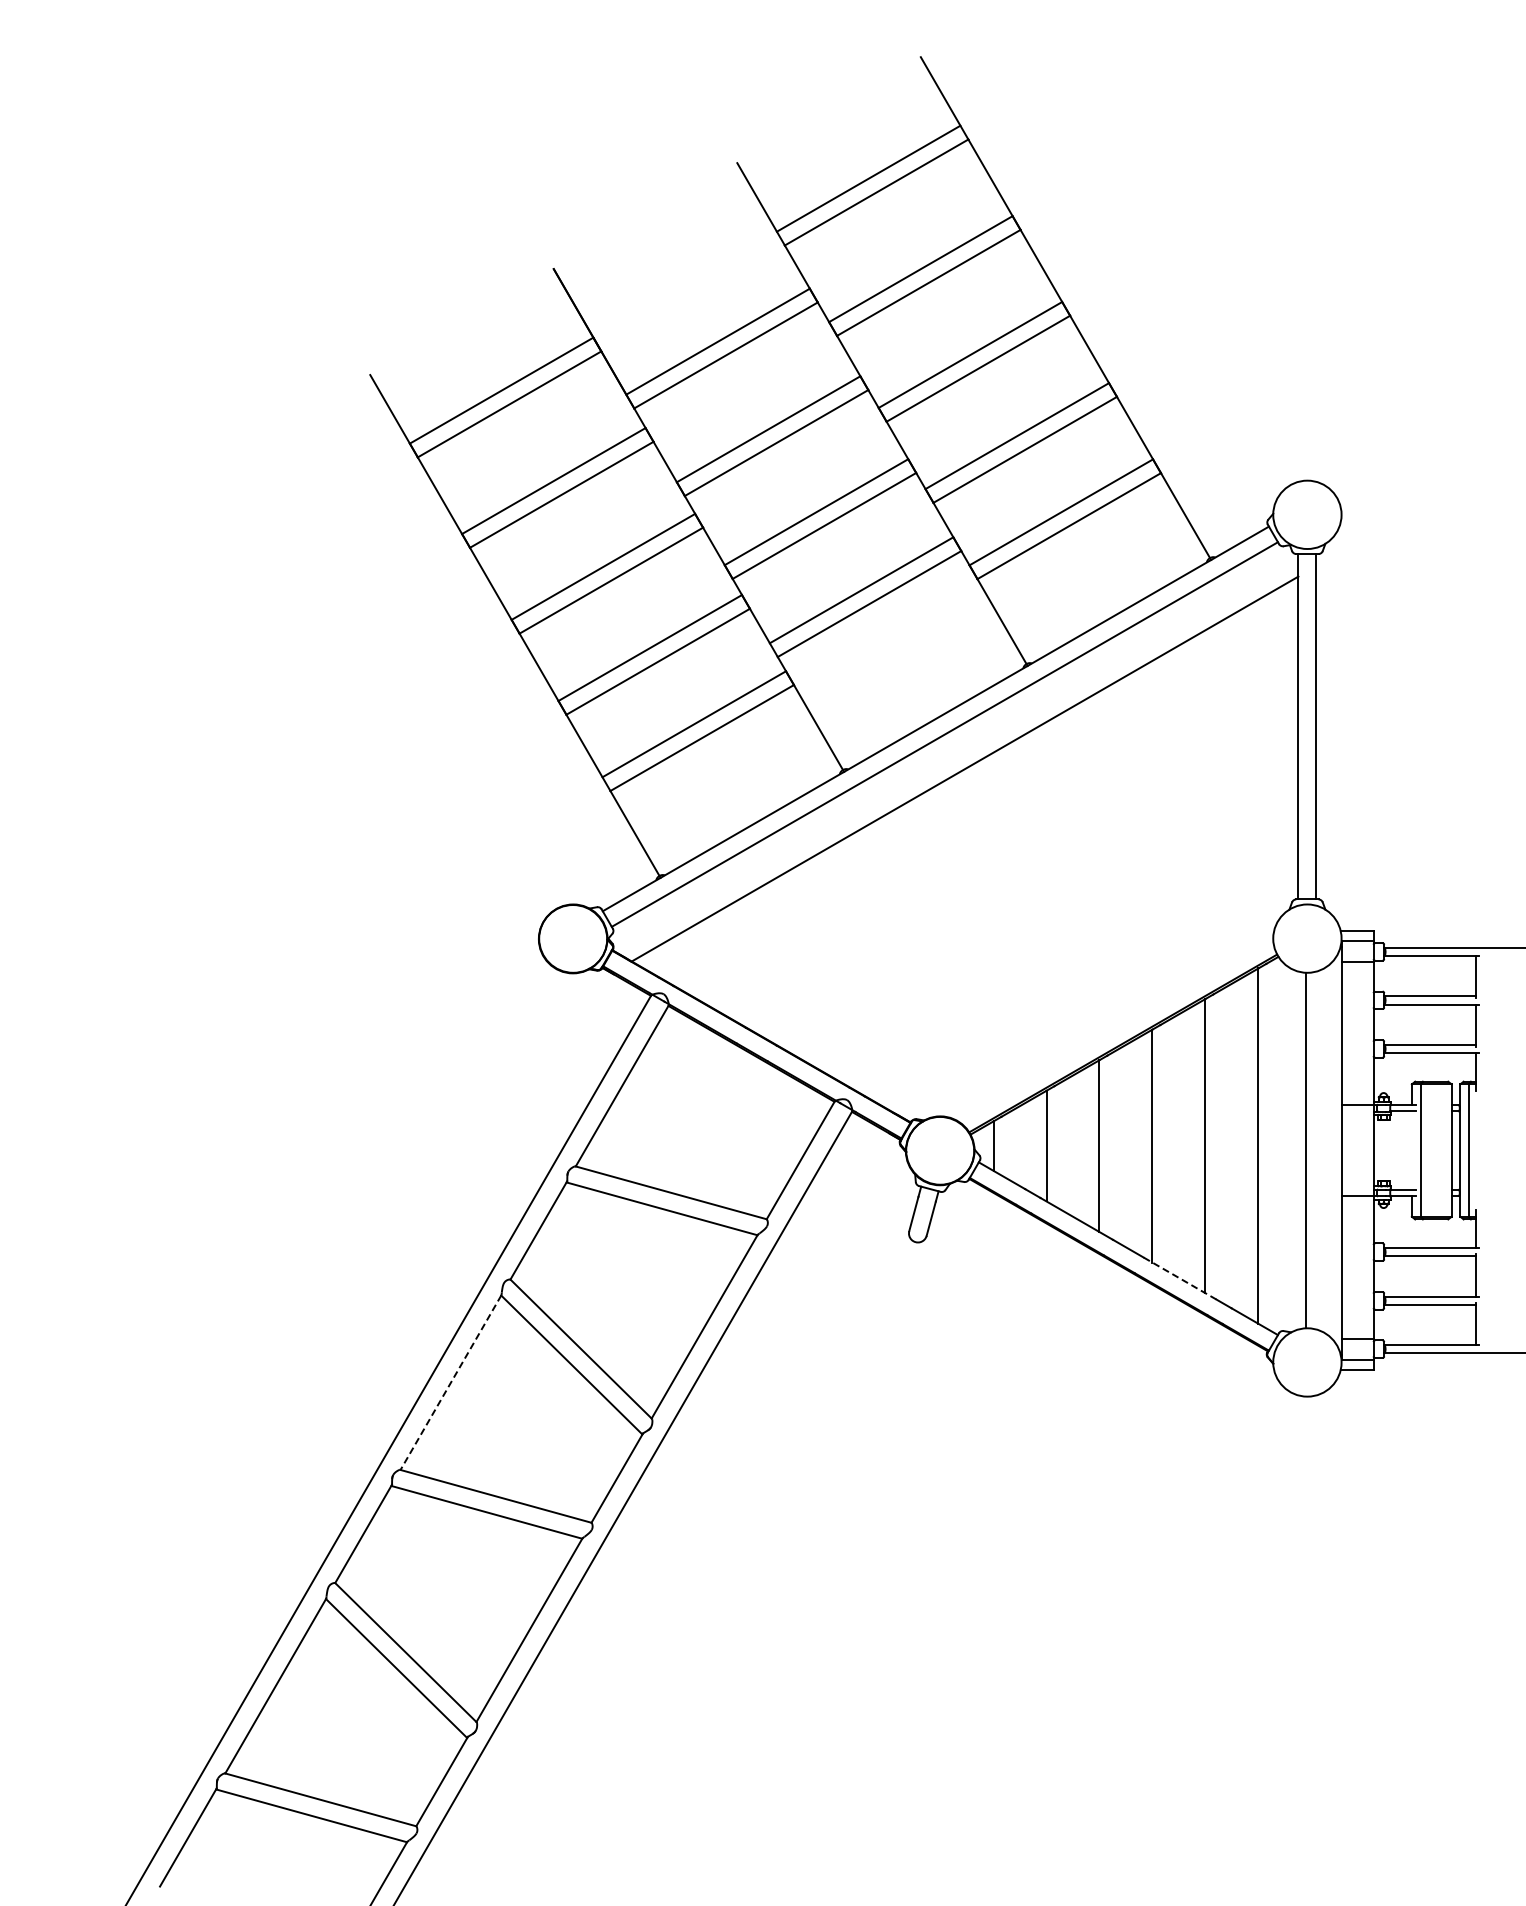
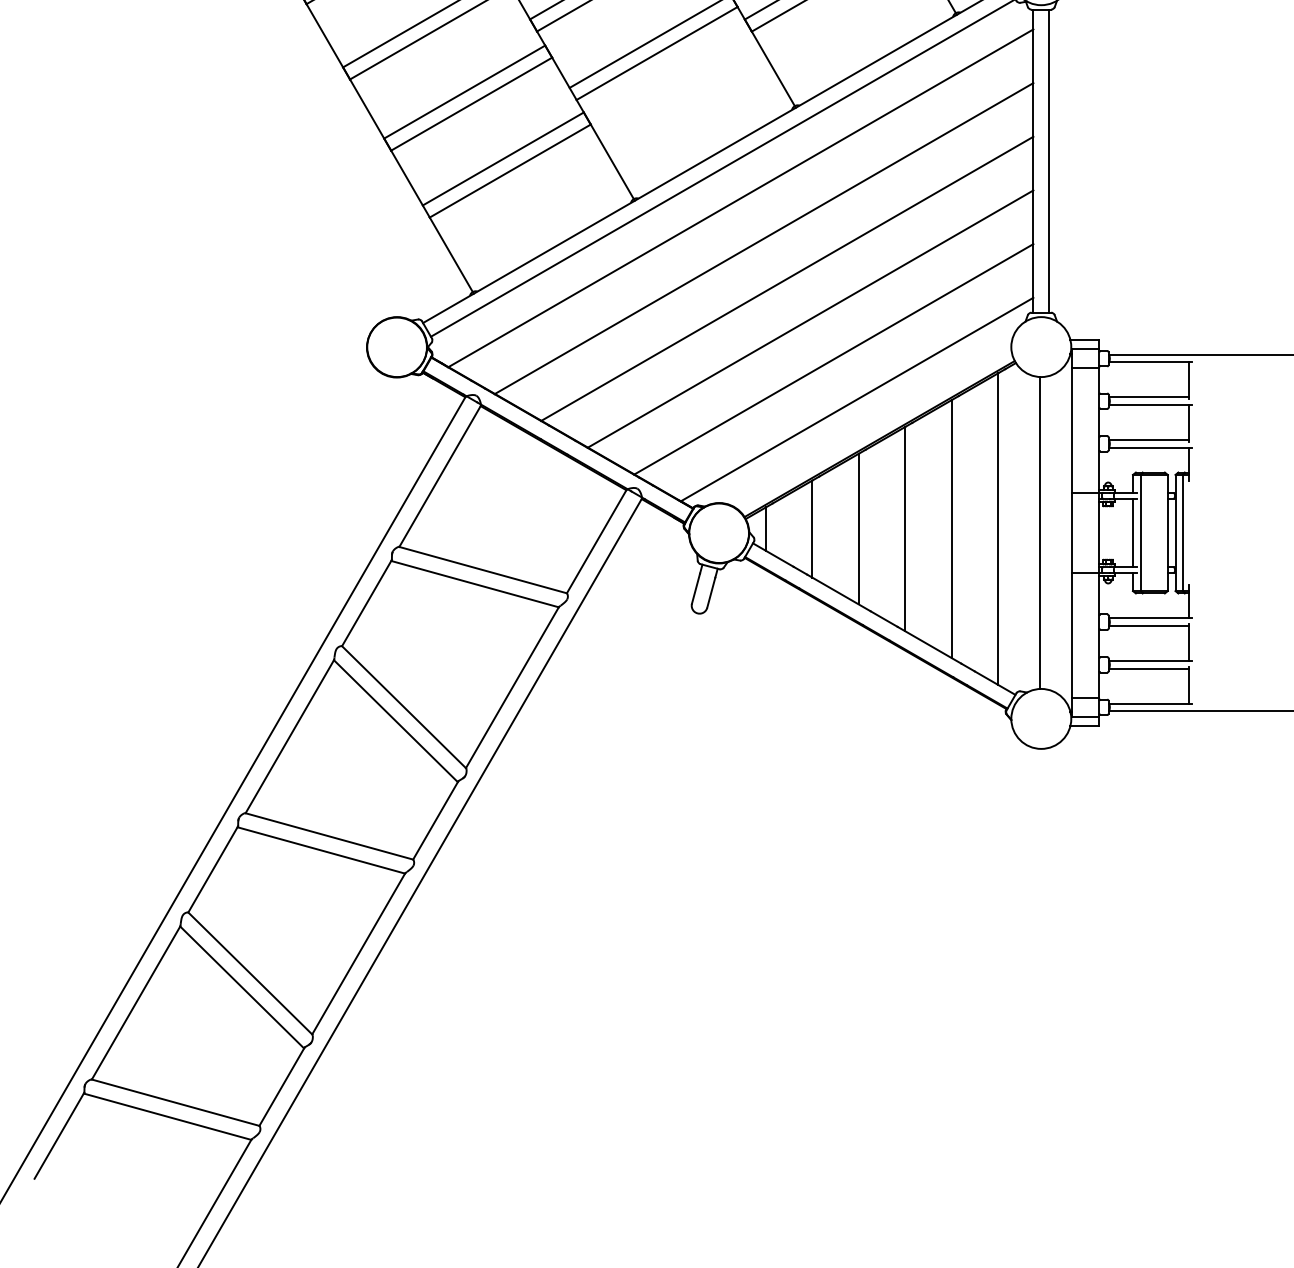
line: (991, 814) -> (764, 238), added
line: (1017, 860) -> (786, 278), added
line: (1044, 906) -> (810, 318), added
line: (1070, 952) -> (833, 359), added
line: (1097, 998) -> (857, 399), added
line: (1411, 1150) -> (1132, 532), added
line: (1180, 1278) -> (929, 645), dashed -> solid
line: (450, 1382) -> (289, 736), dashed -> solid

